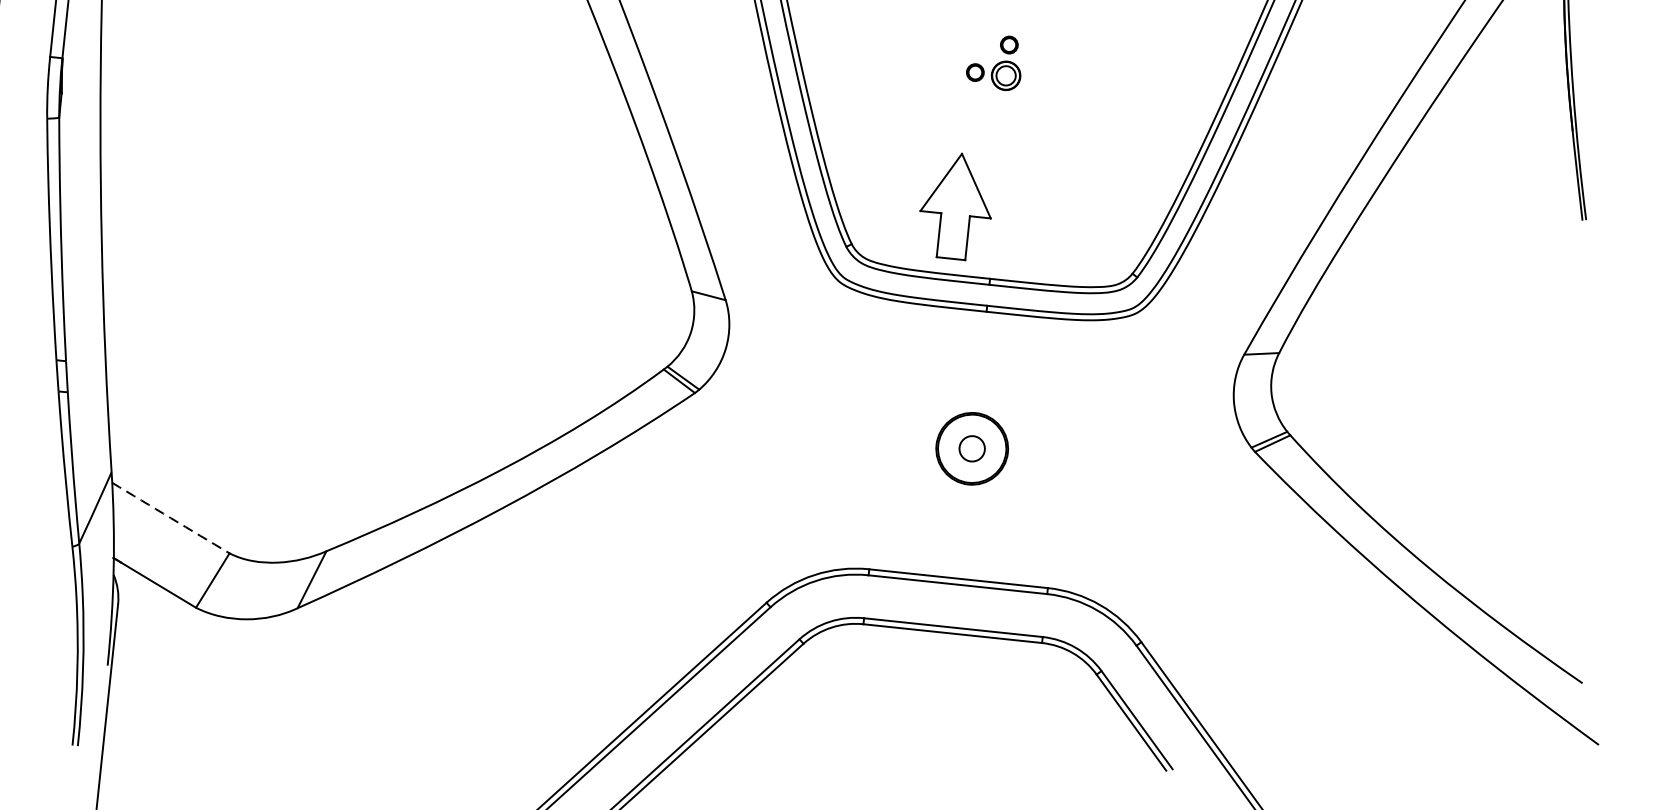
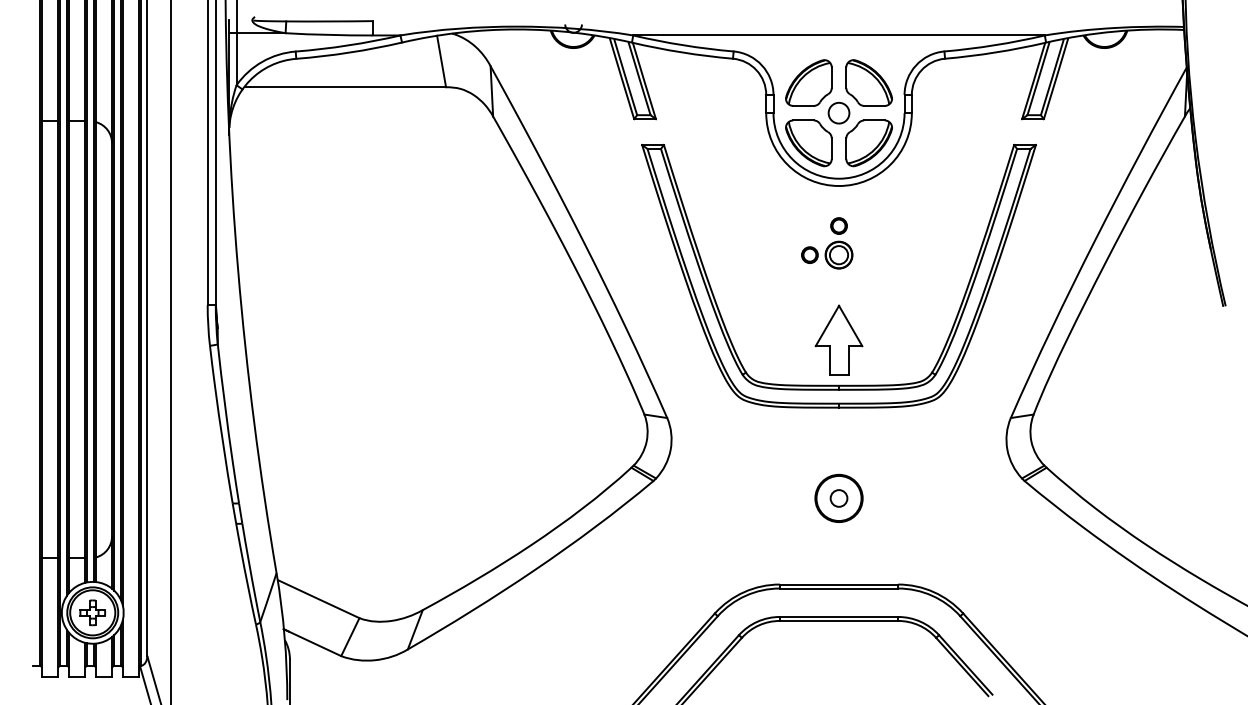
part: (995, 62) -> (827, 243), size x1.43
part: (955, 204) -> (838, 339), moved
arc: (170, 518) -> (318, 599), dashed -> solid

